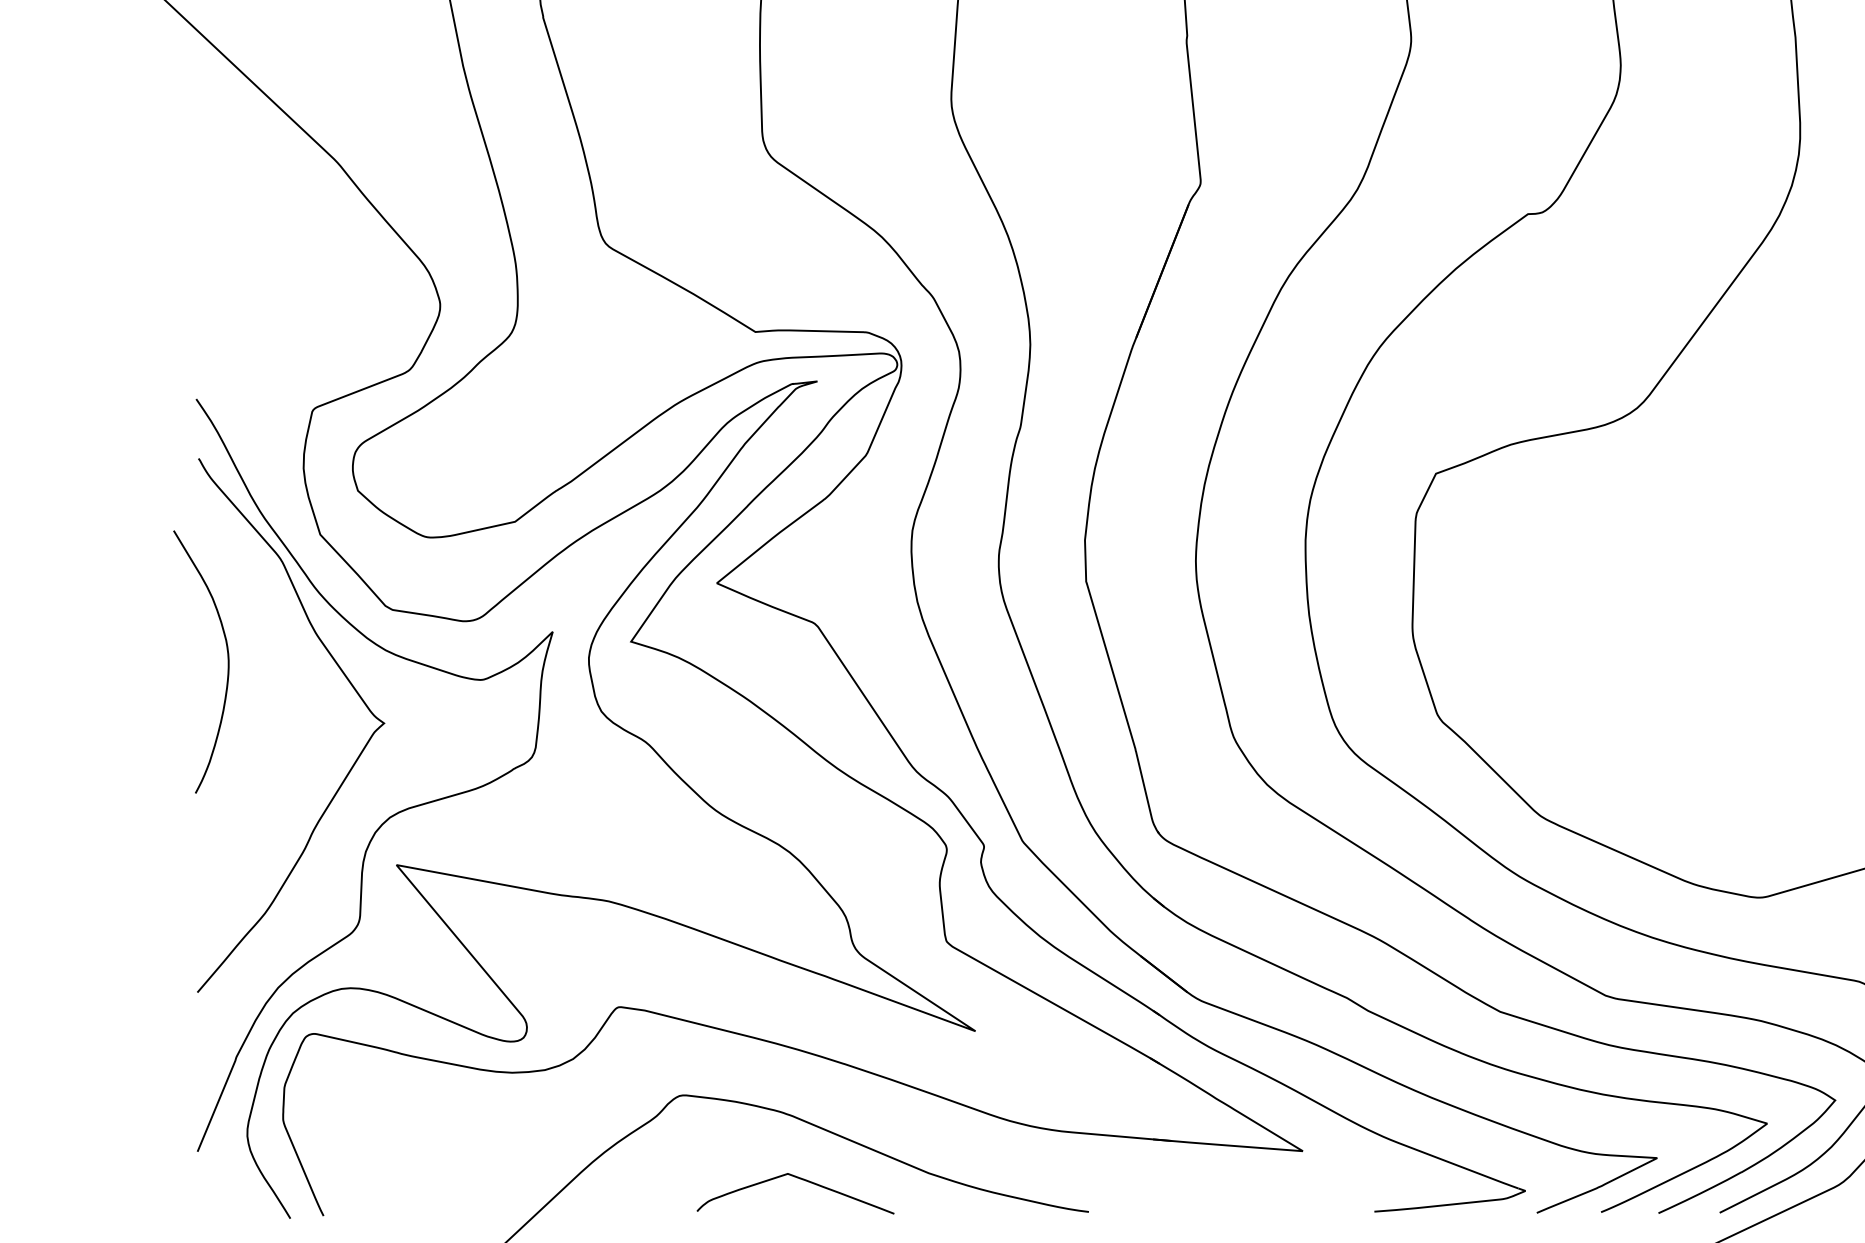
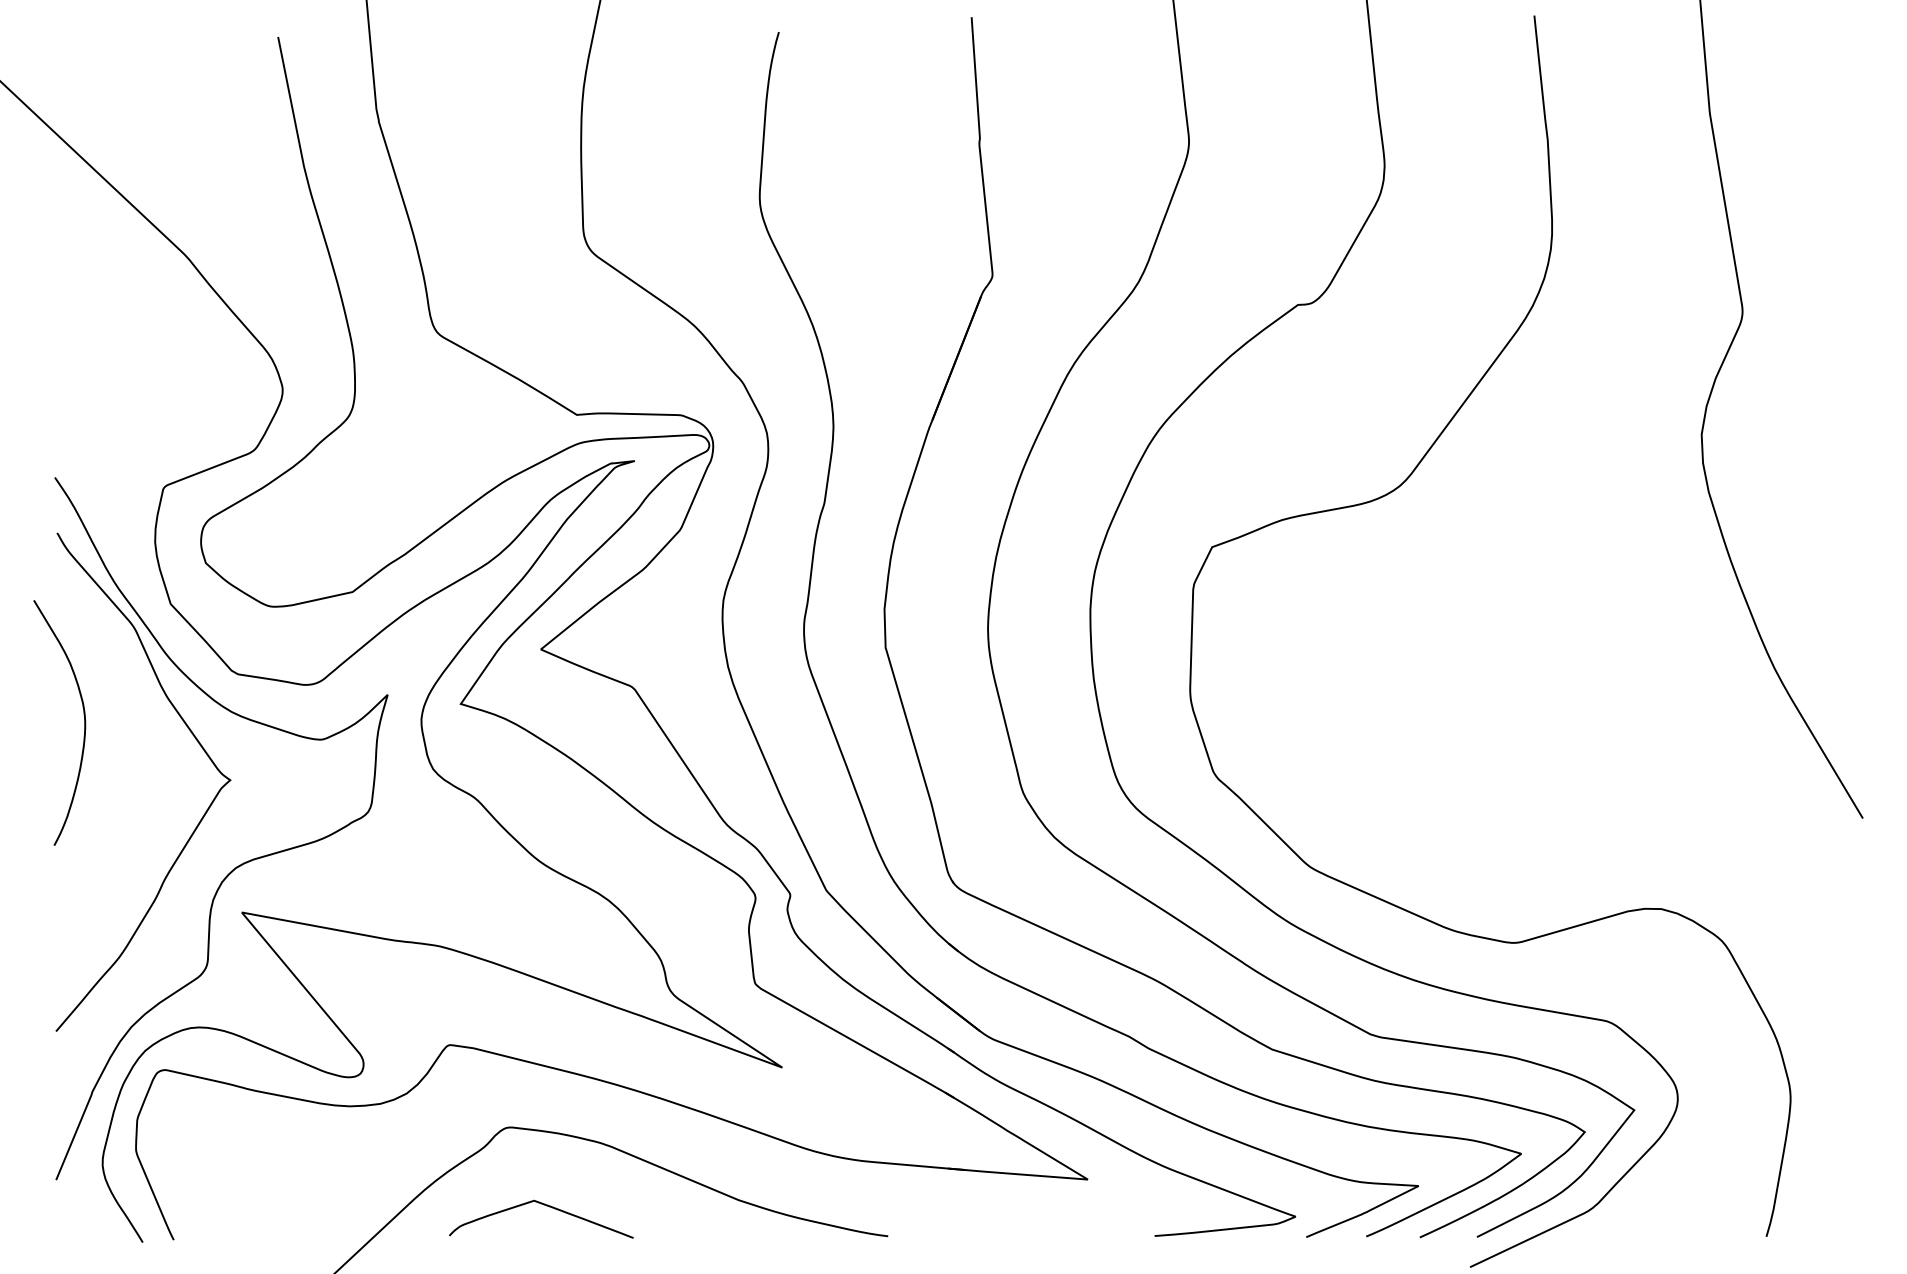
curve: (801, 1180) -> (546, 1206), moved

